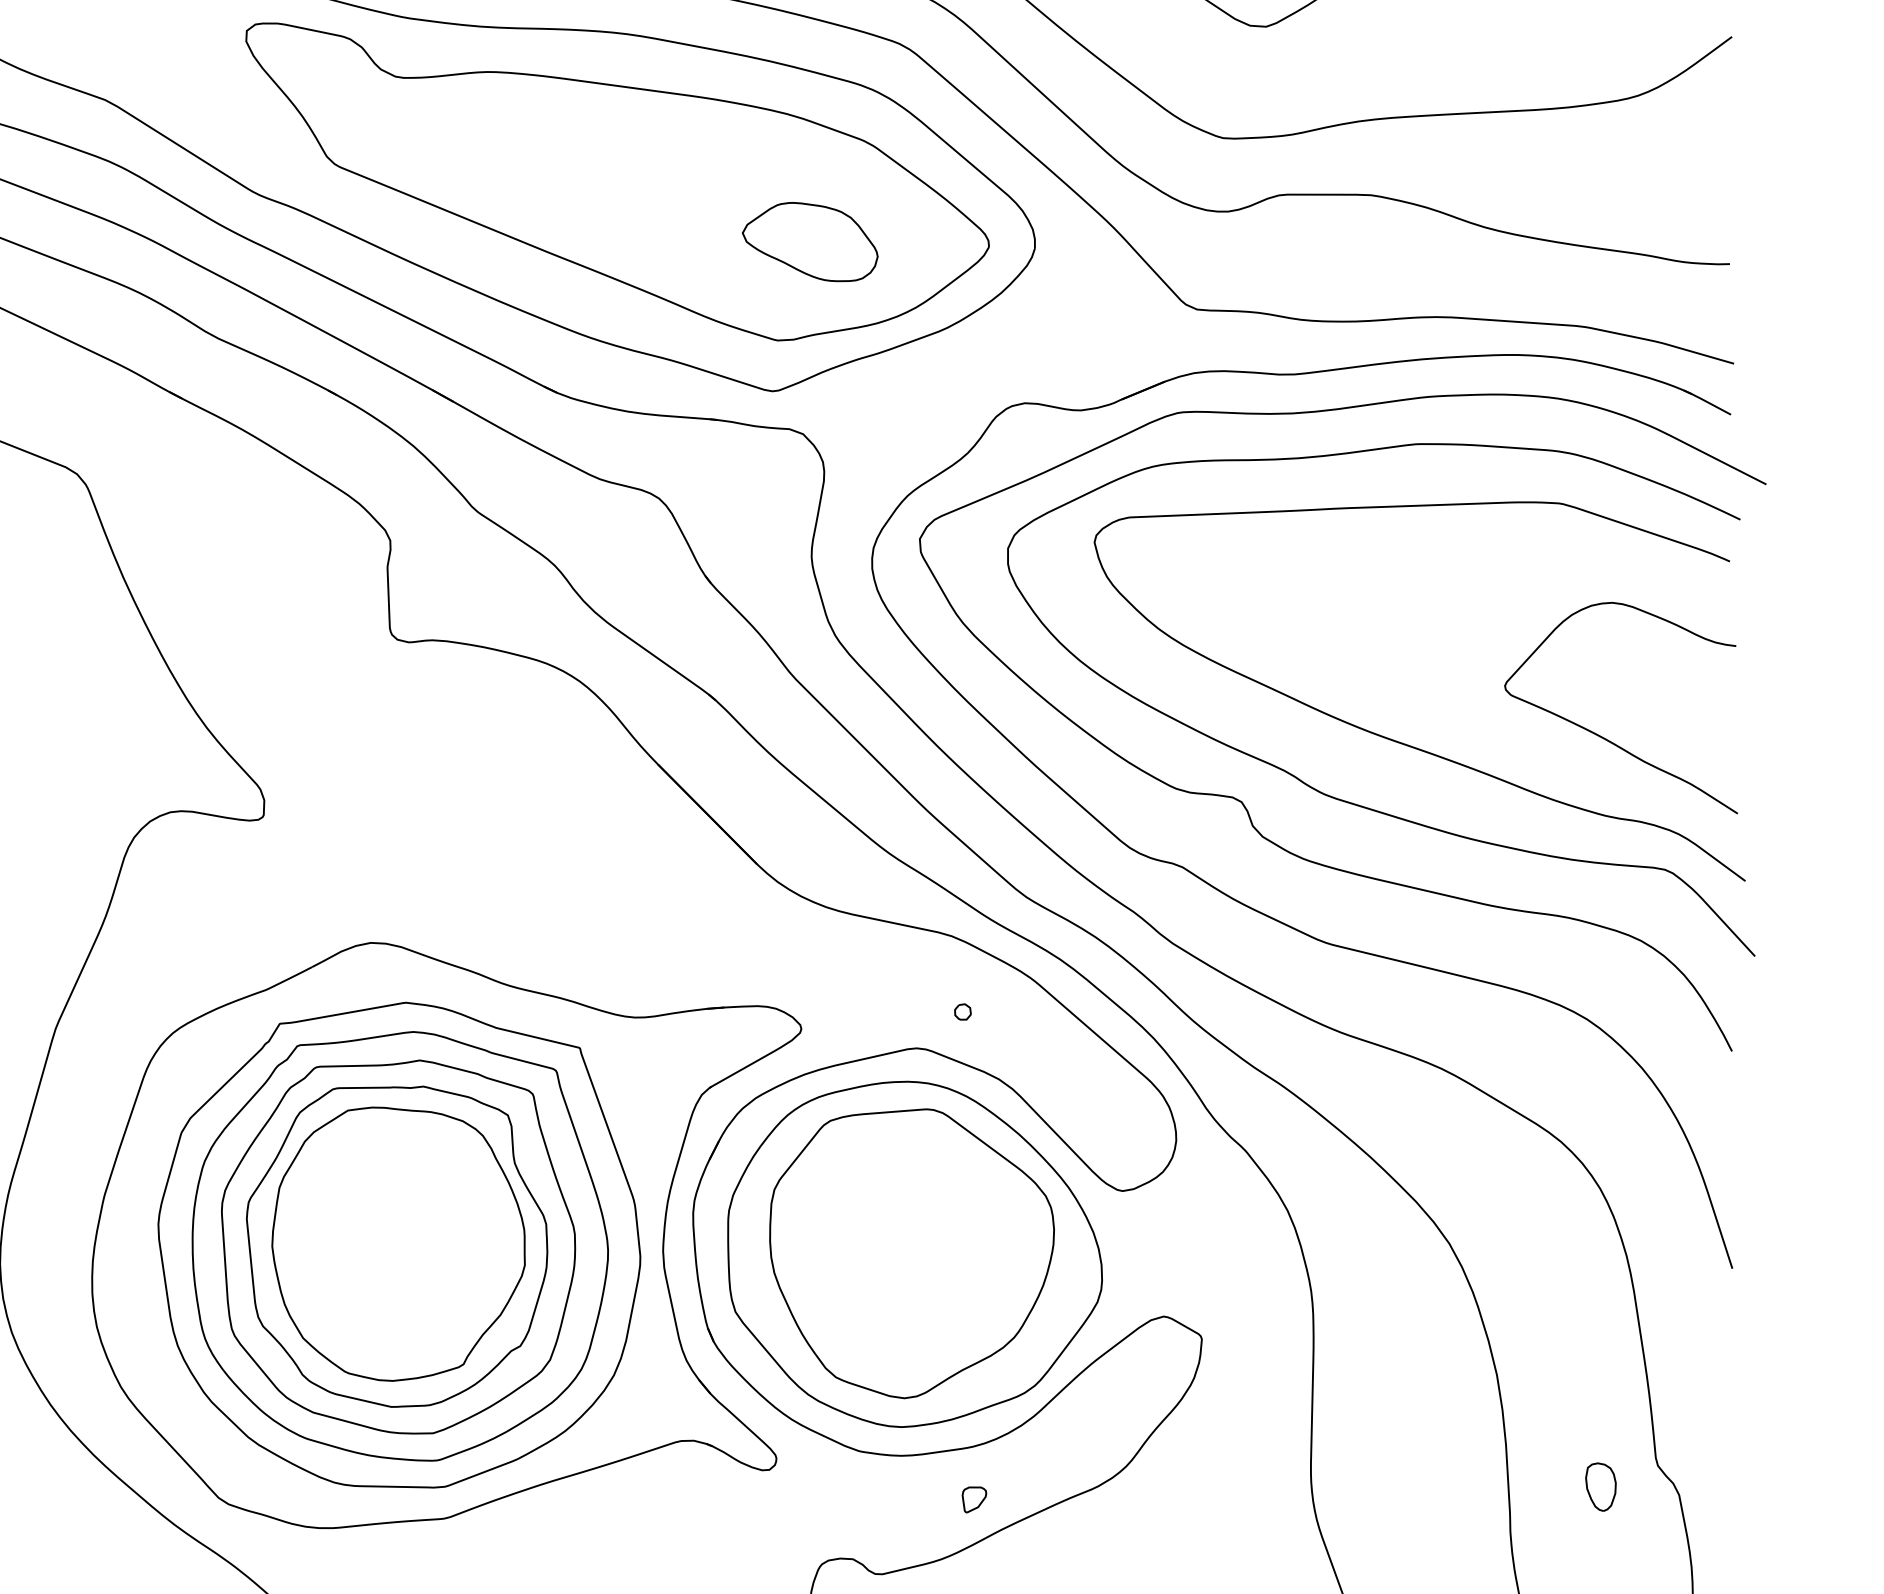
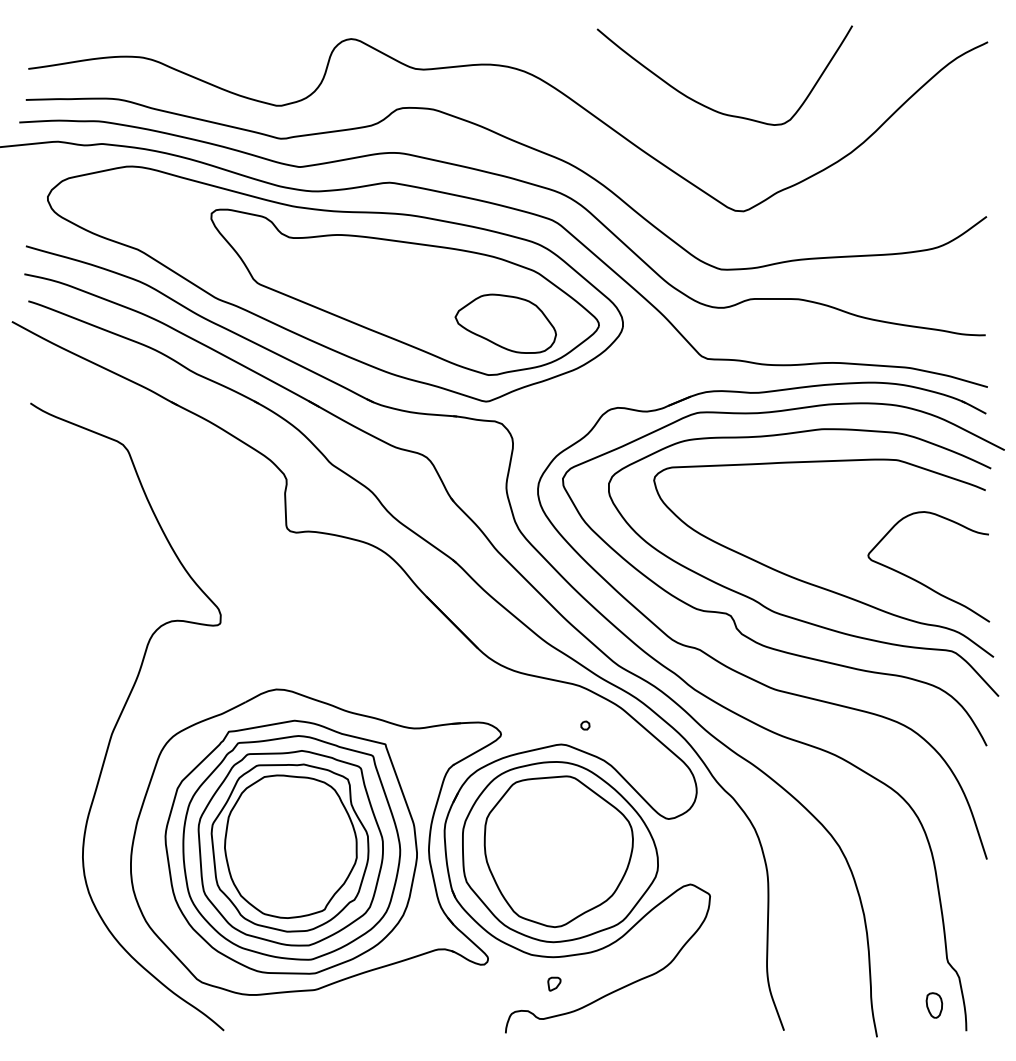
part: (809, 241) -> (505, 323), size x1.43
part: (1601, 1487) -> (934, 1005), moved
part: (974, 1498) -> (554, 983), moved

